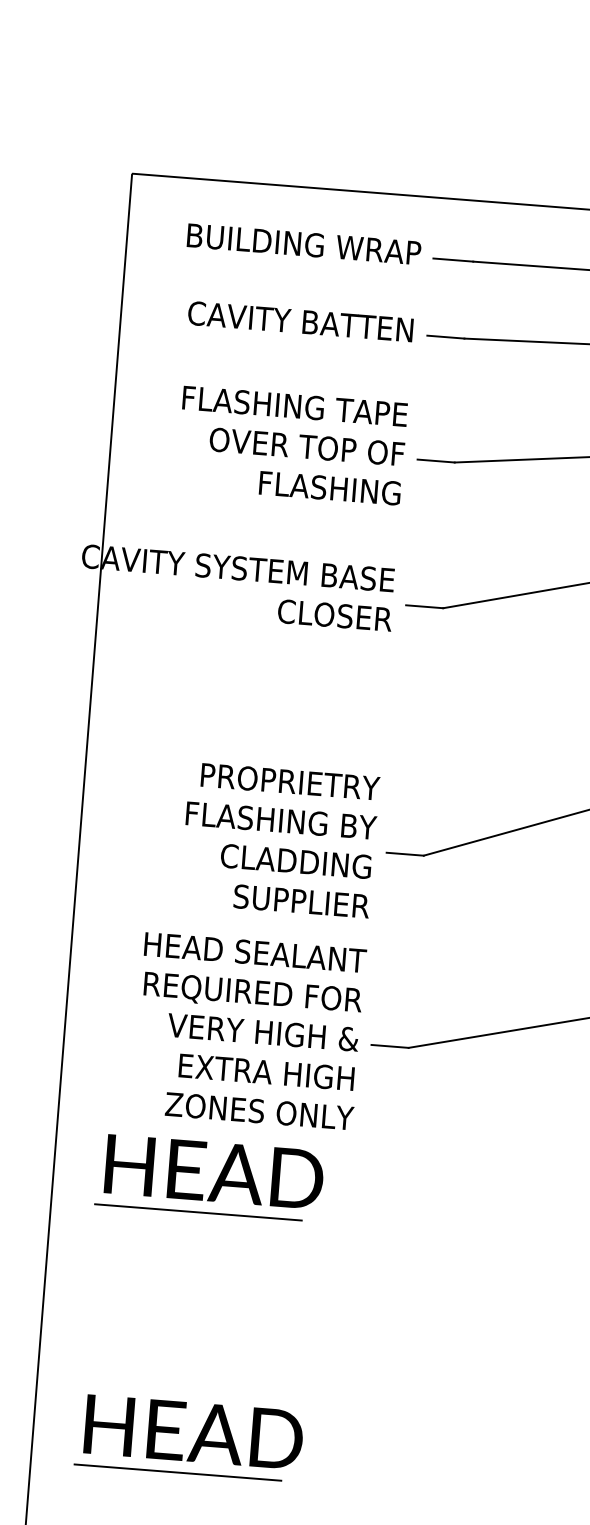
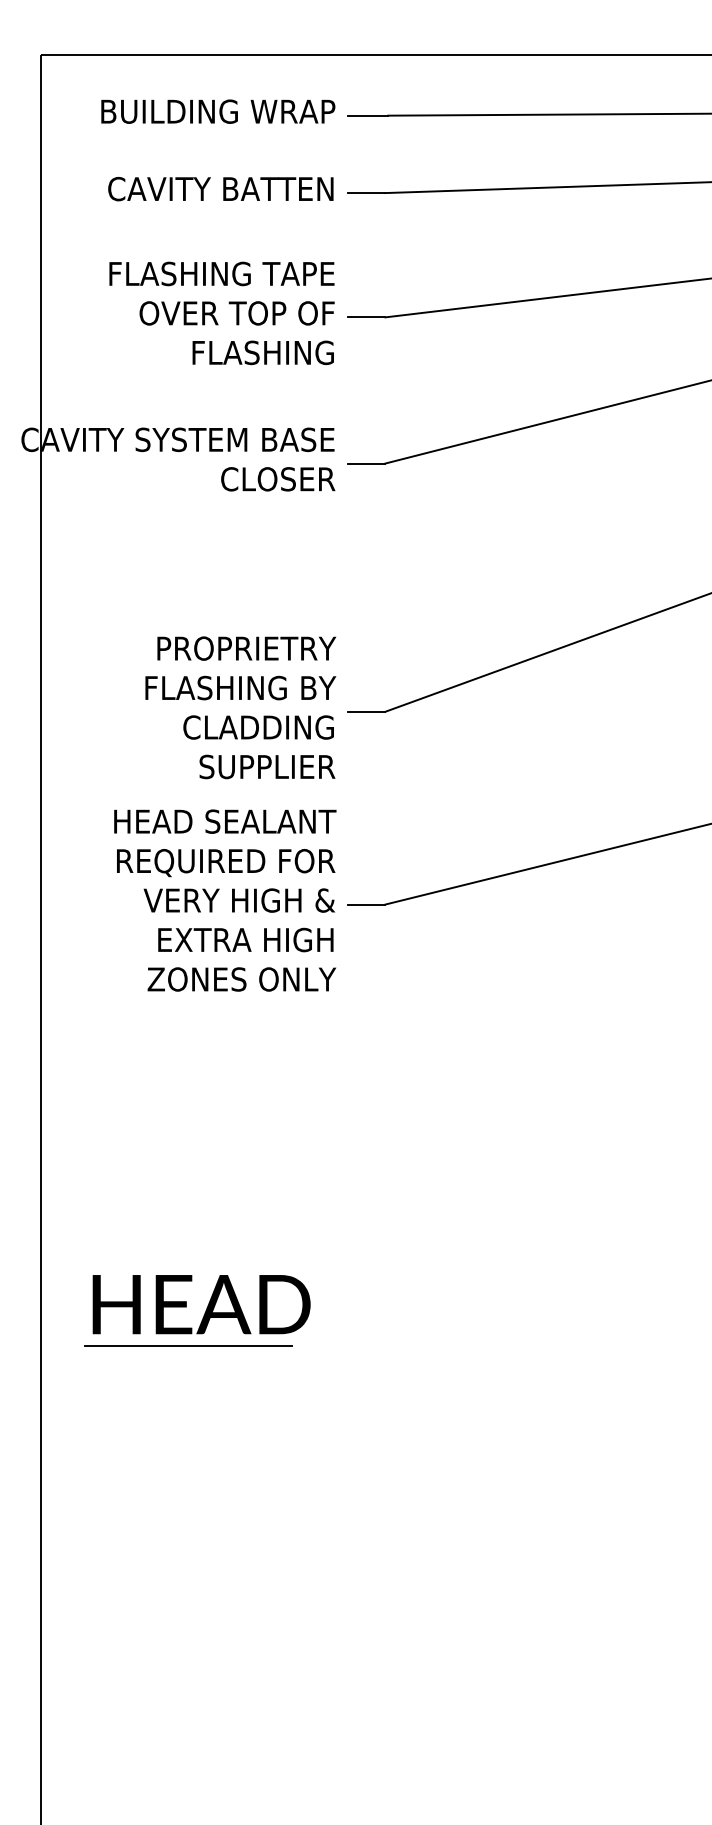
part: (216, 1180) -> (204, 1051), removed

